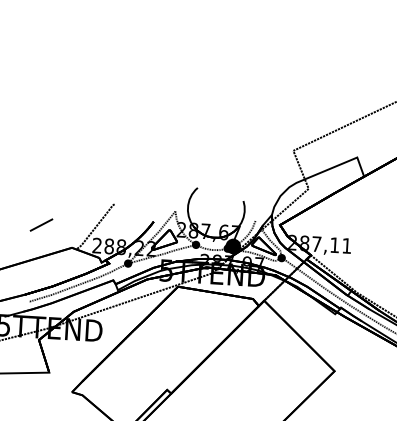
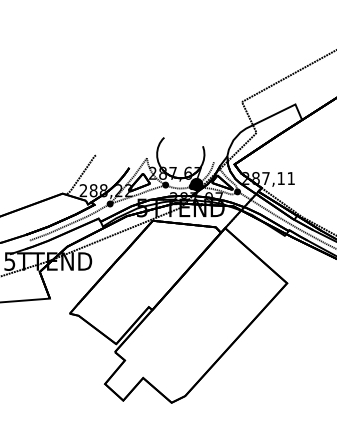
line: (40, 225) -> (35, 176), removed

